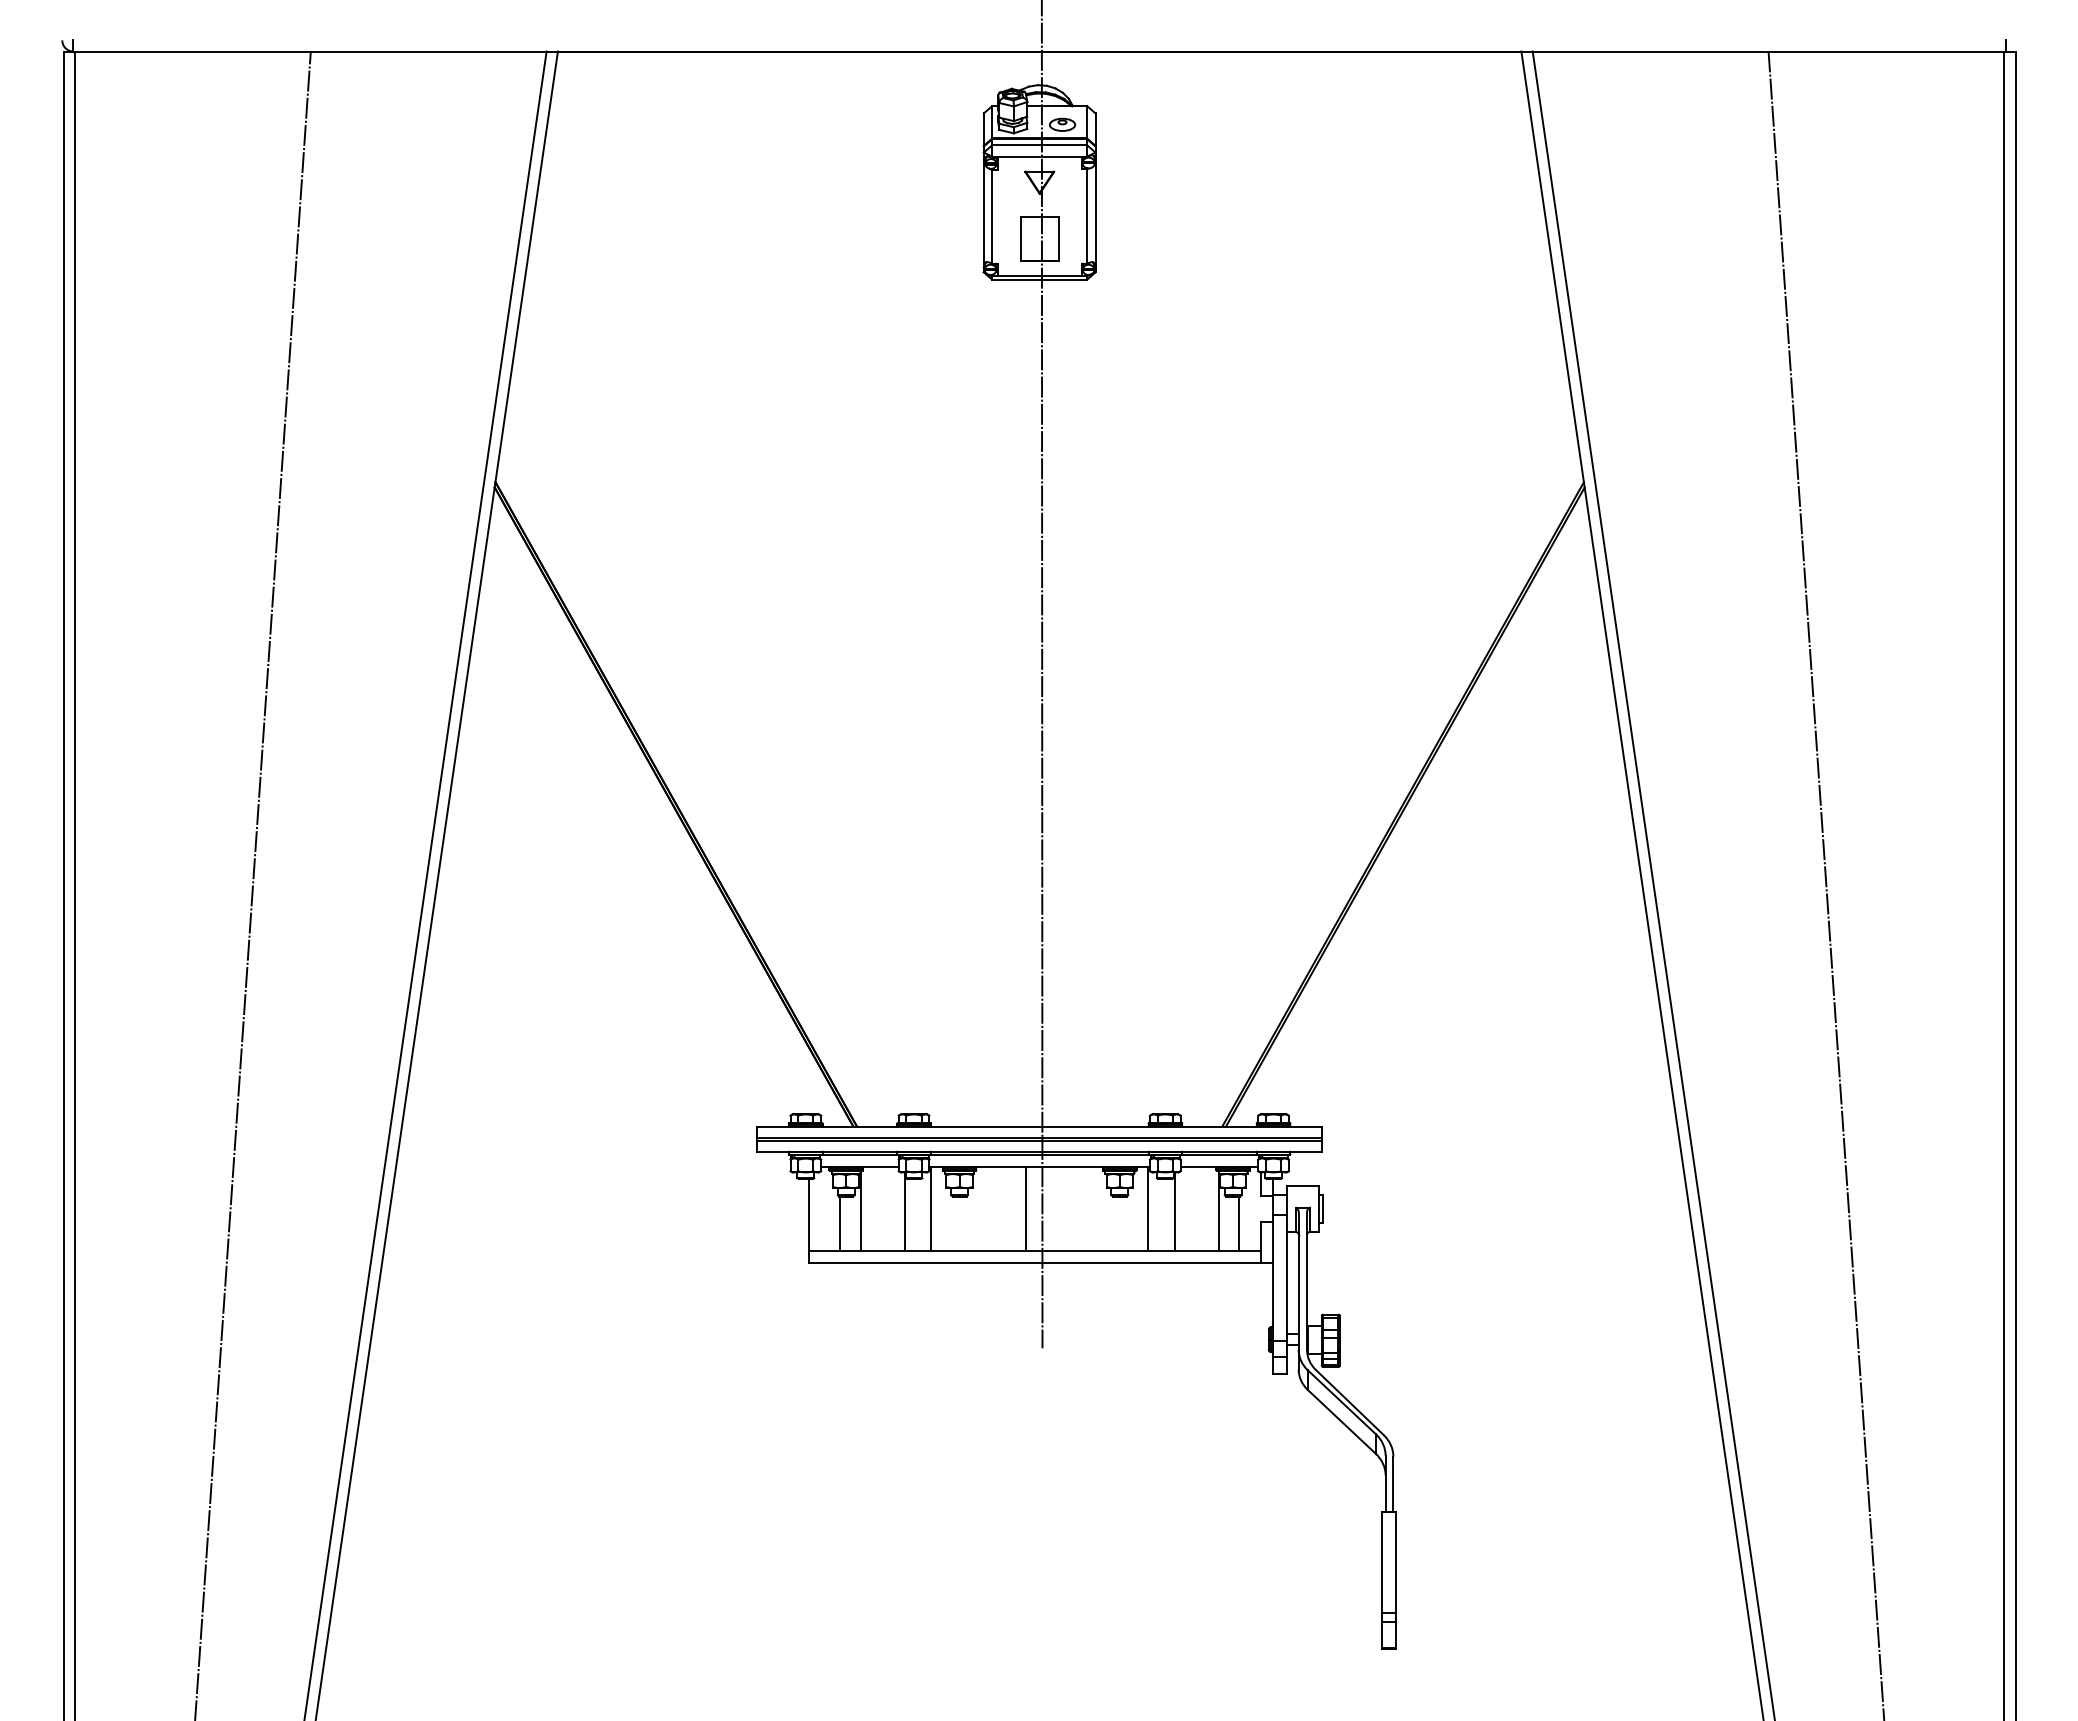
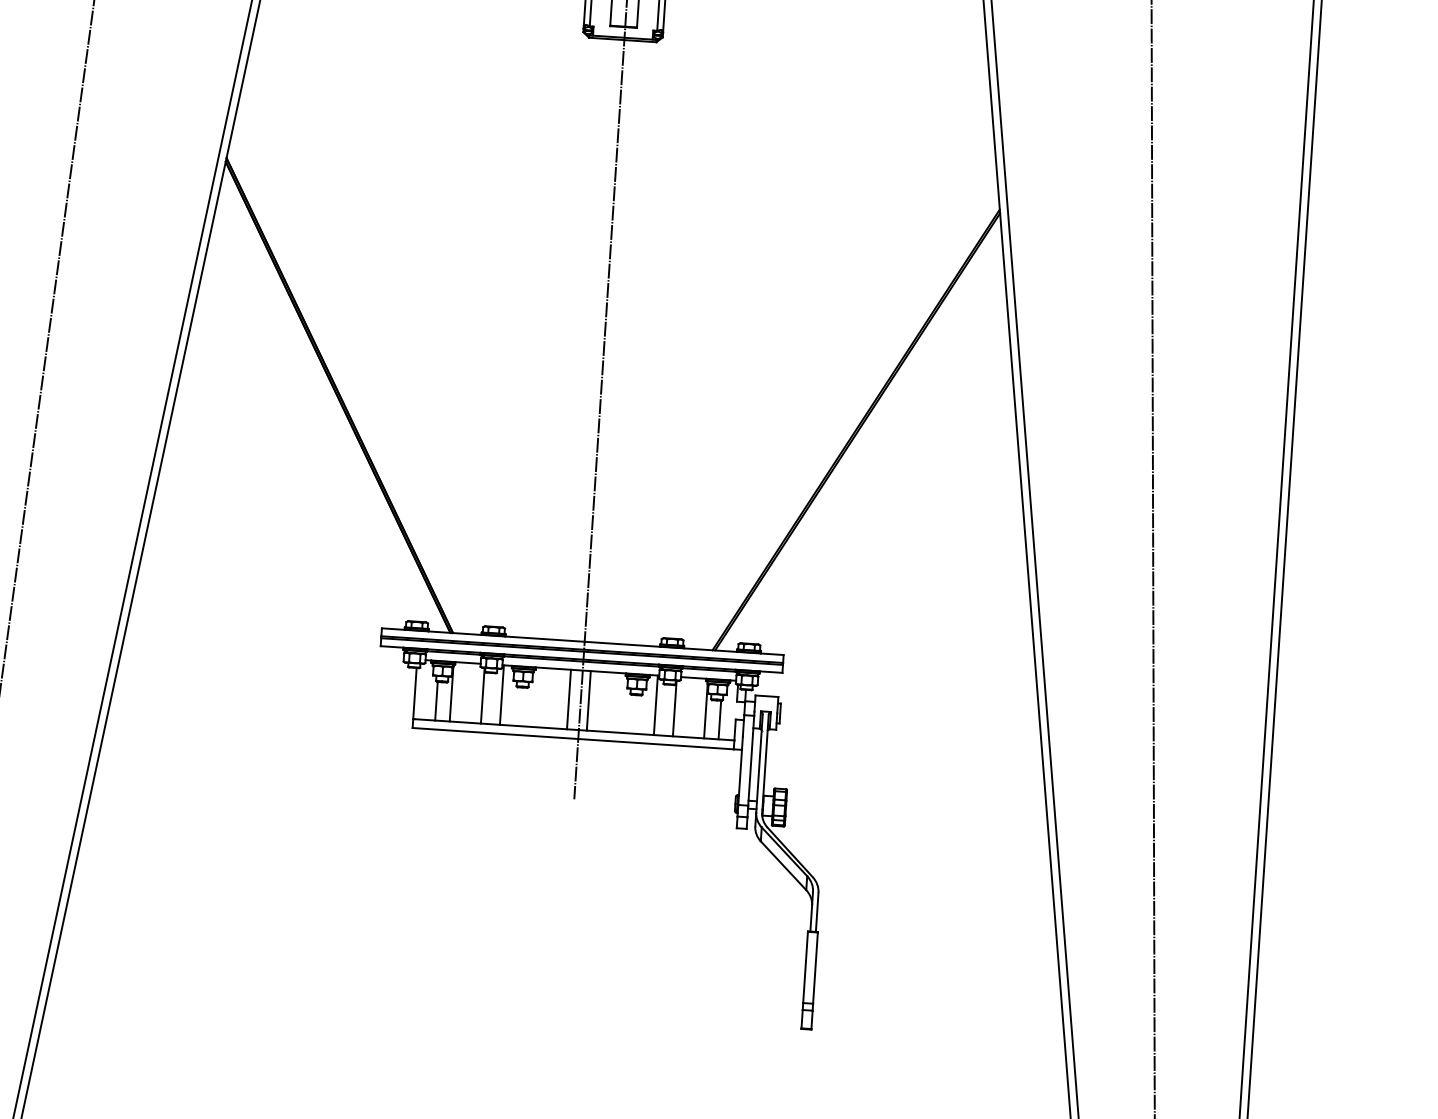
line: (1053, 1208) -> (588, 700), added

